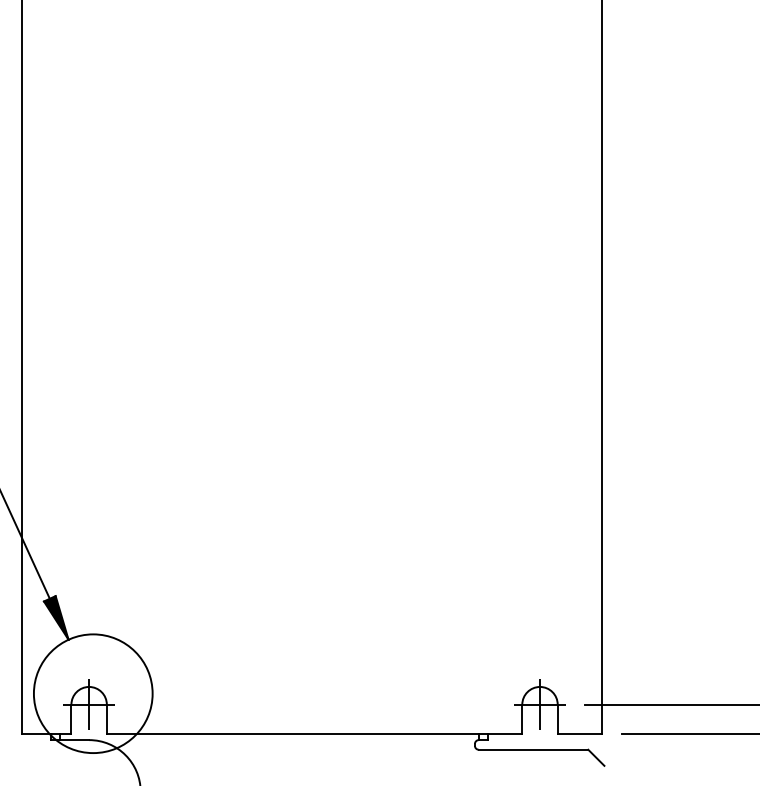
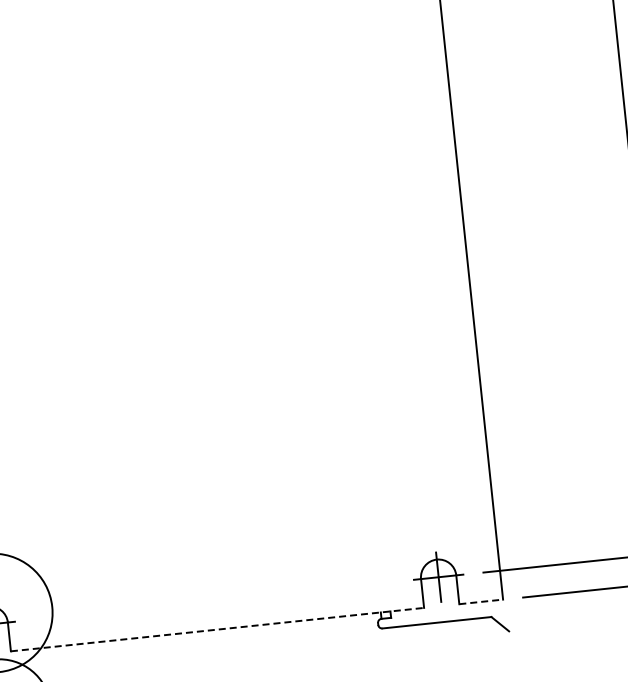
line: (314, 733) -> (217, 629), solid -> dashed
line: (580, 733) -> (481, 601), solid -> dashed

